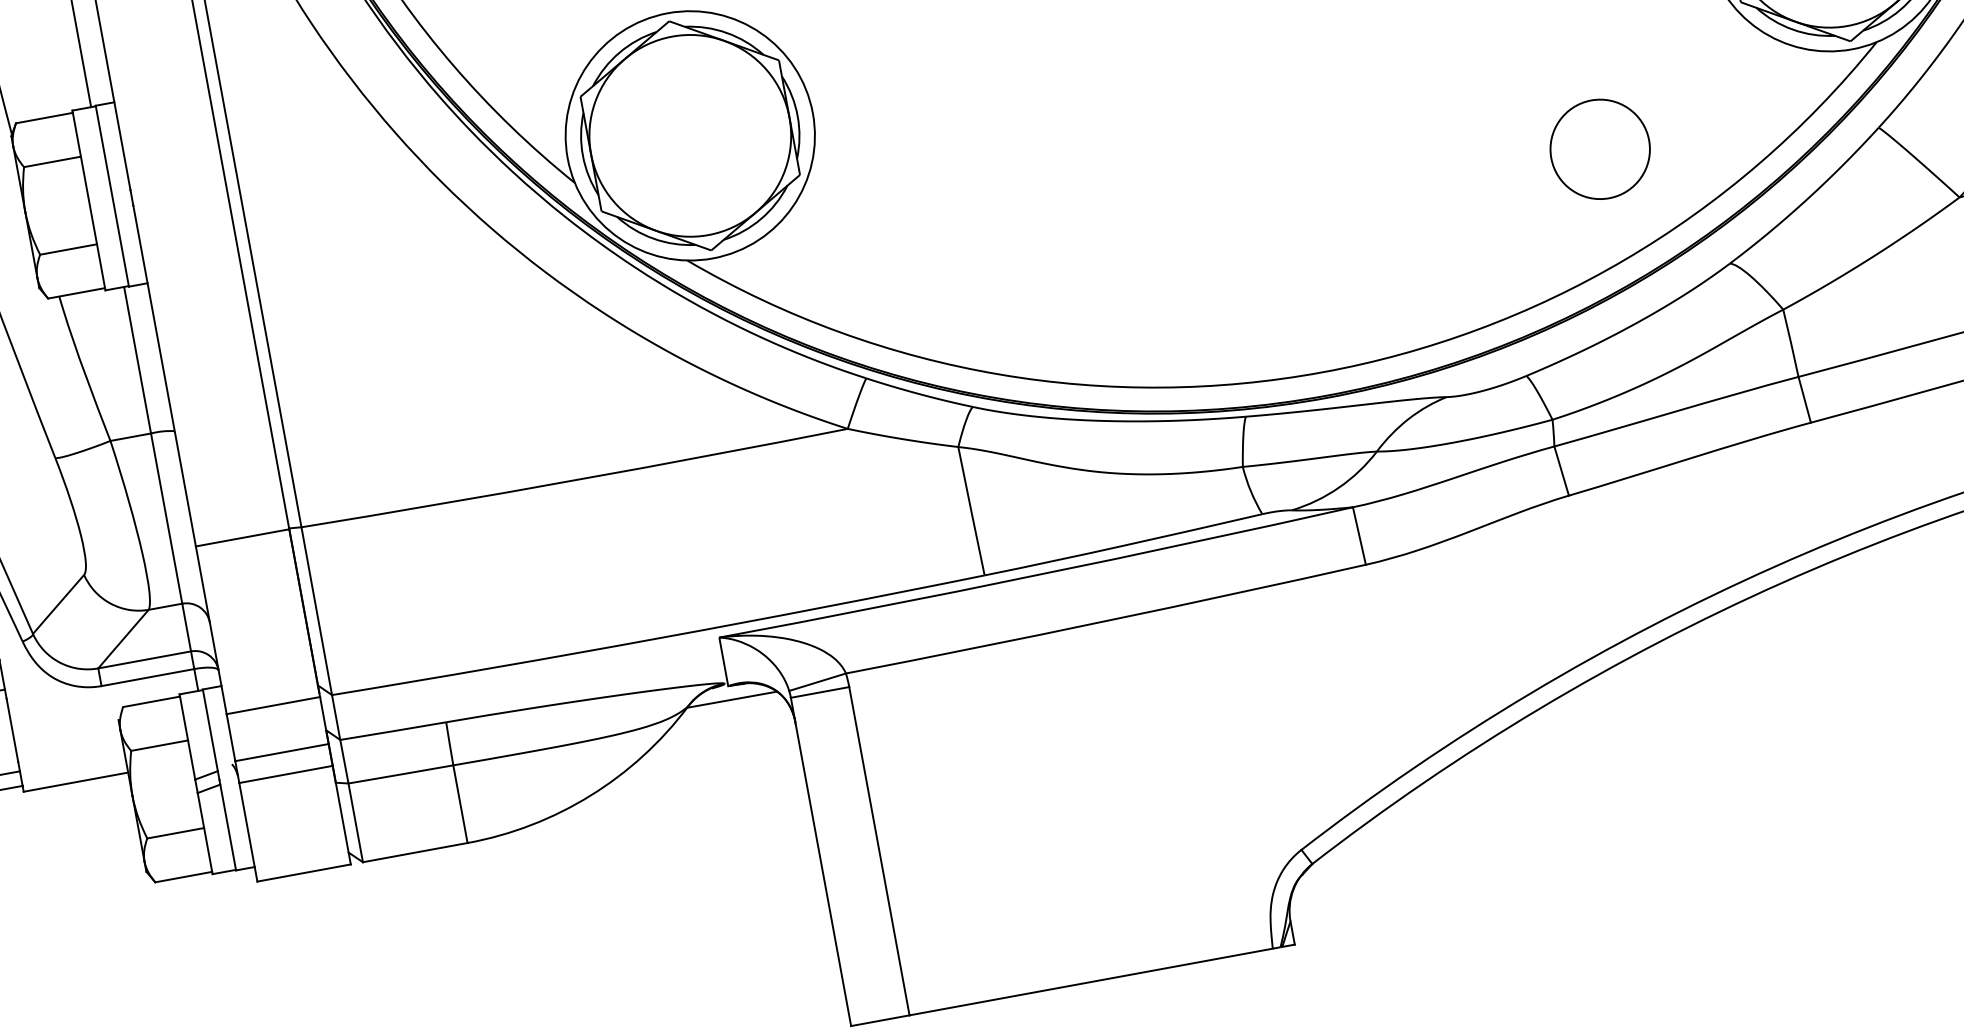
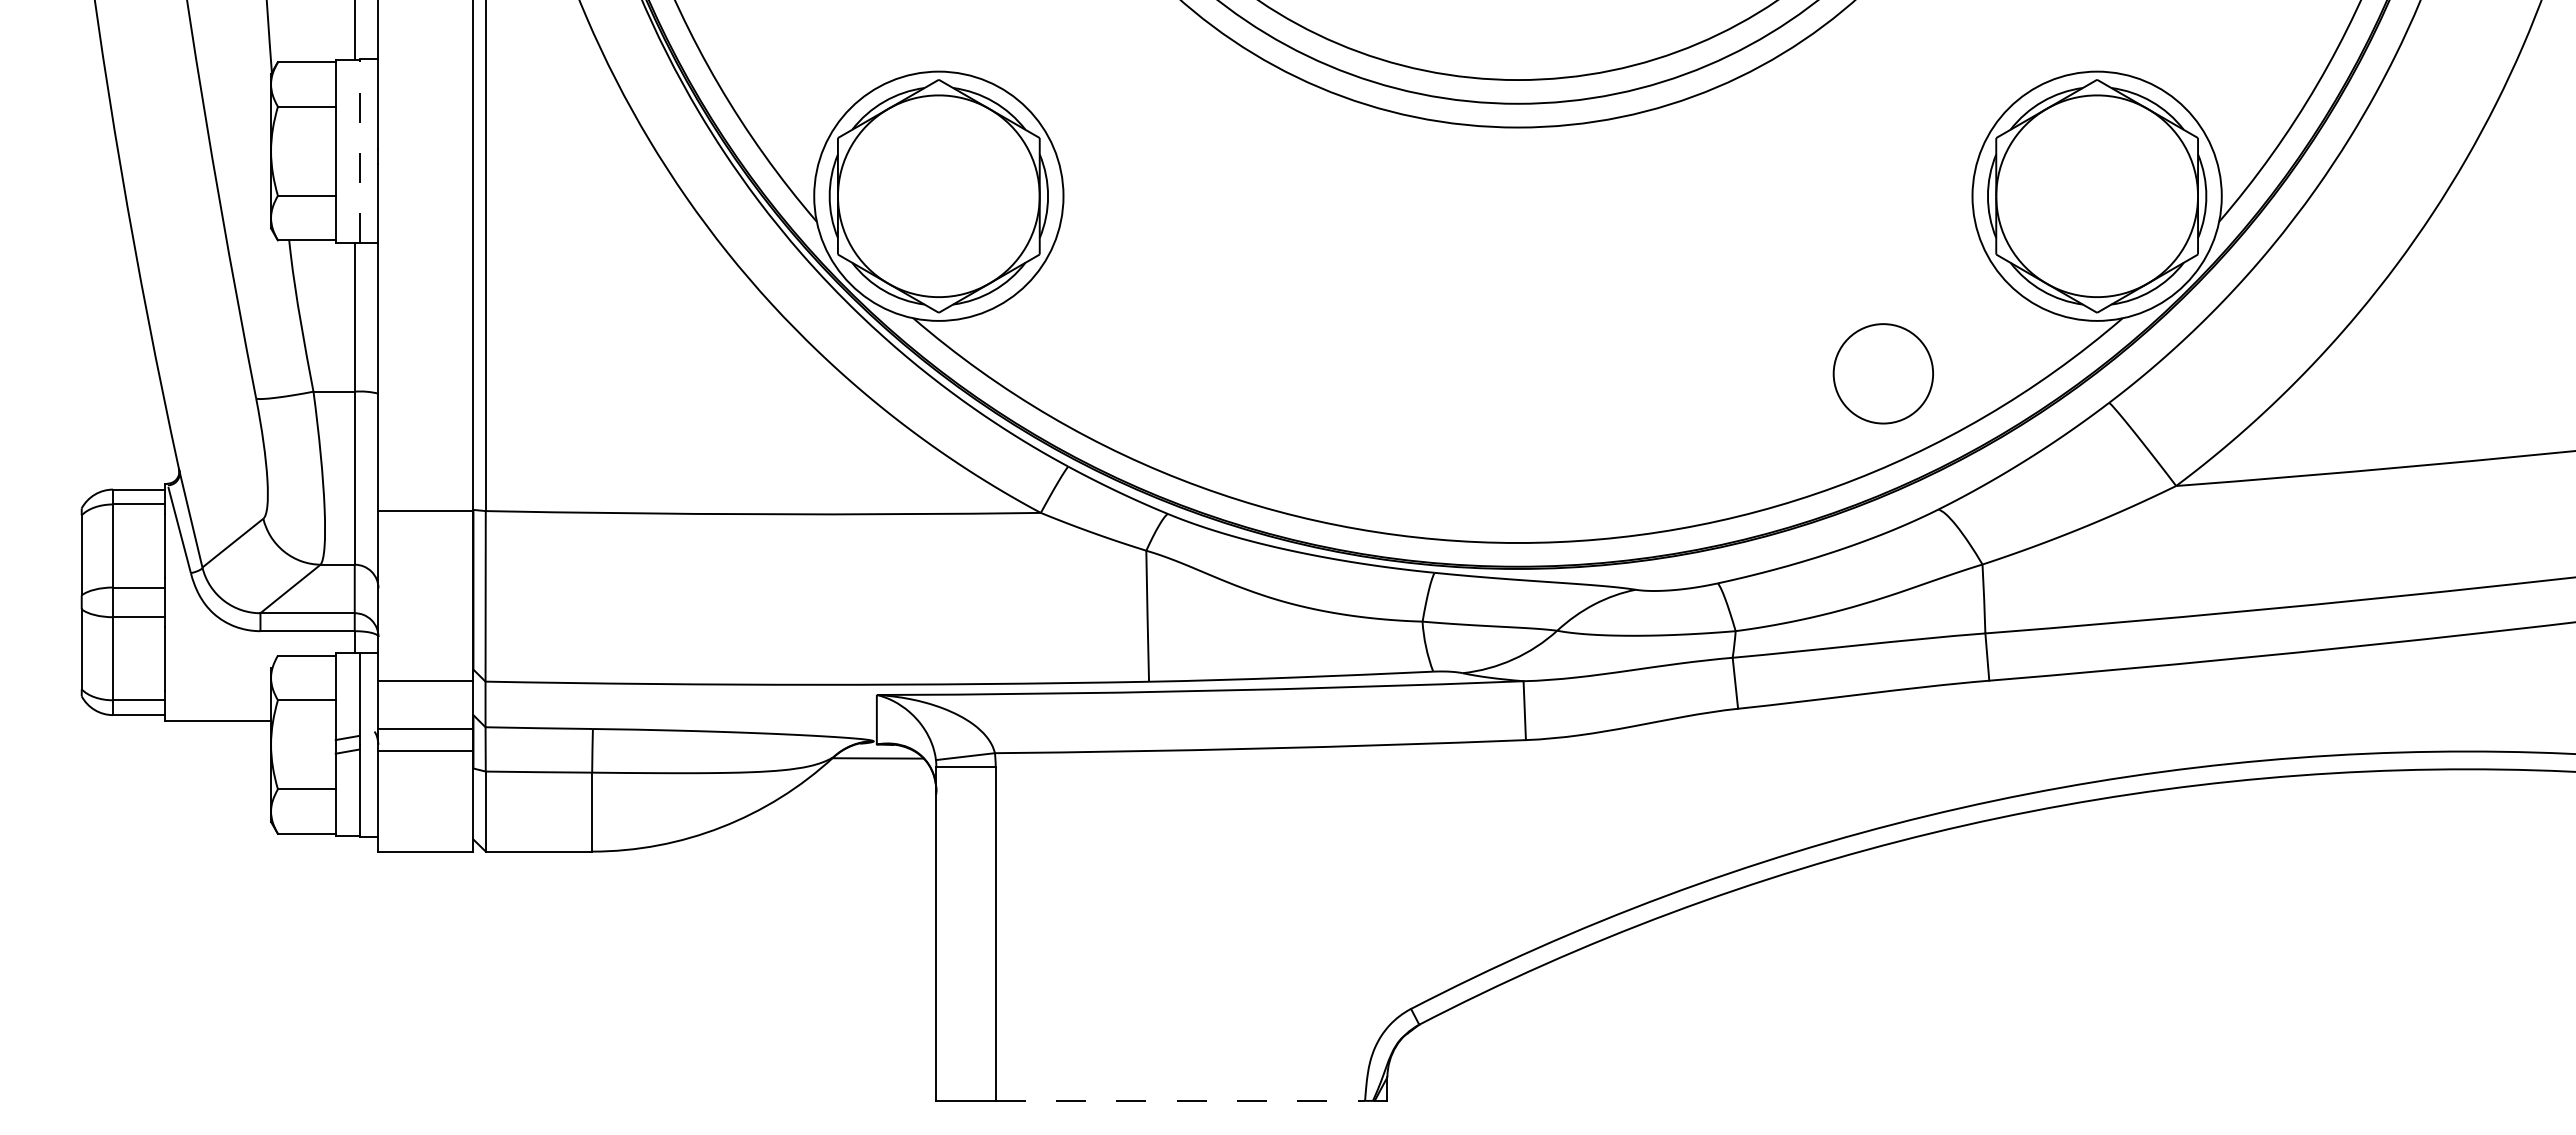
circle: (1599, 149) -> (1882, 373), moved
line: (112, 196) -> (359, 151), solid -> dashed
line: (1091, 981) -> (1180, 1100), solid -> dashed

